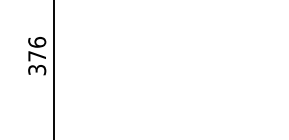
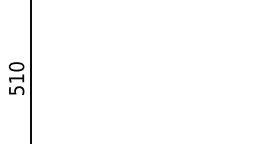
text: (37, 56) -> (16, 78), 376 -> 510

